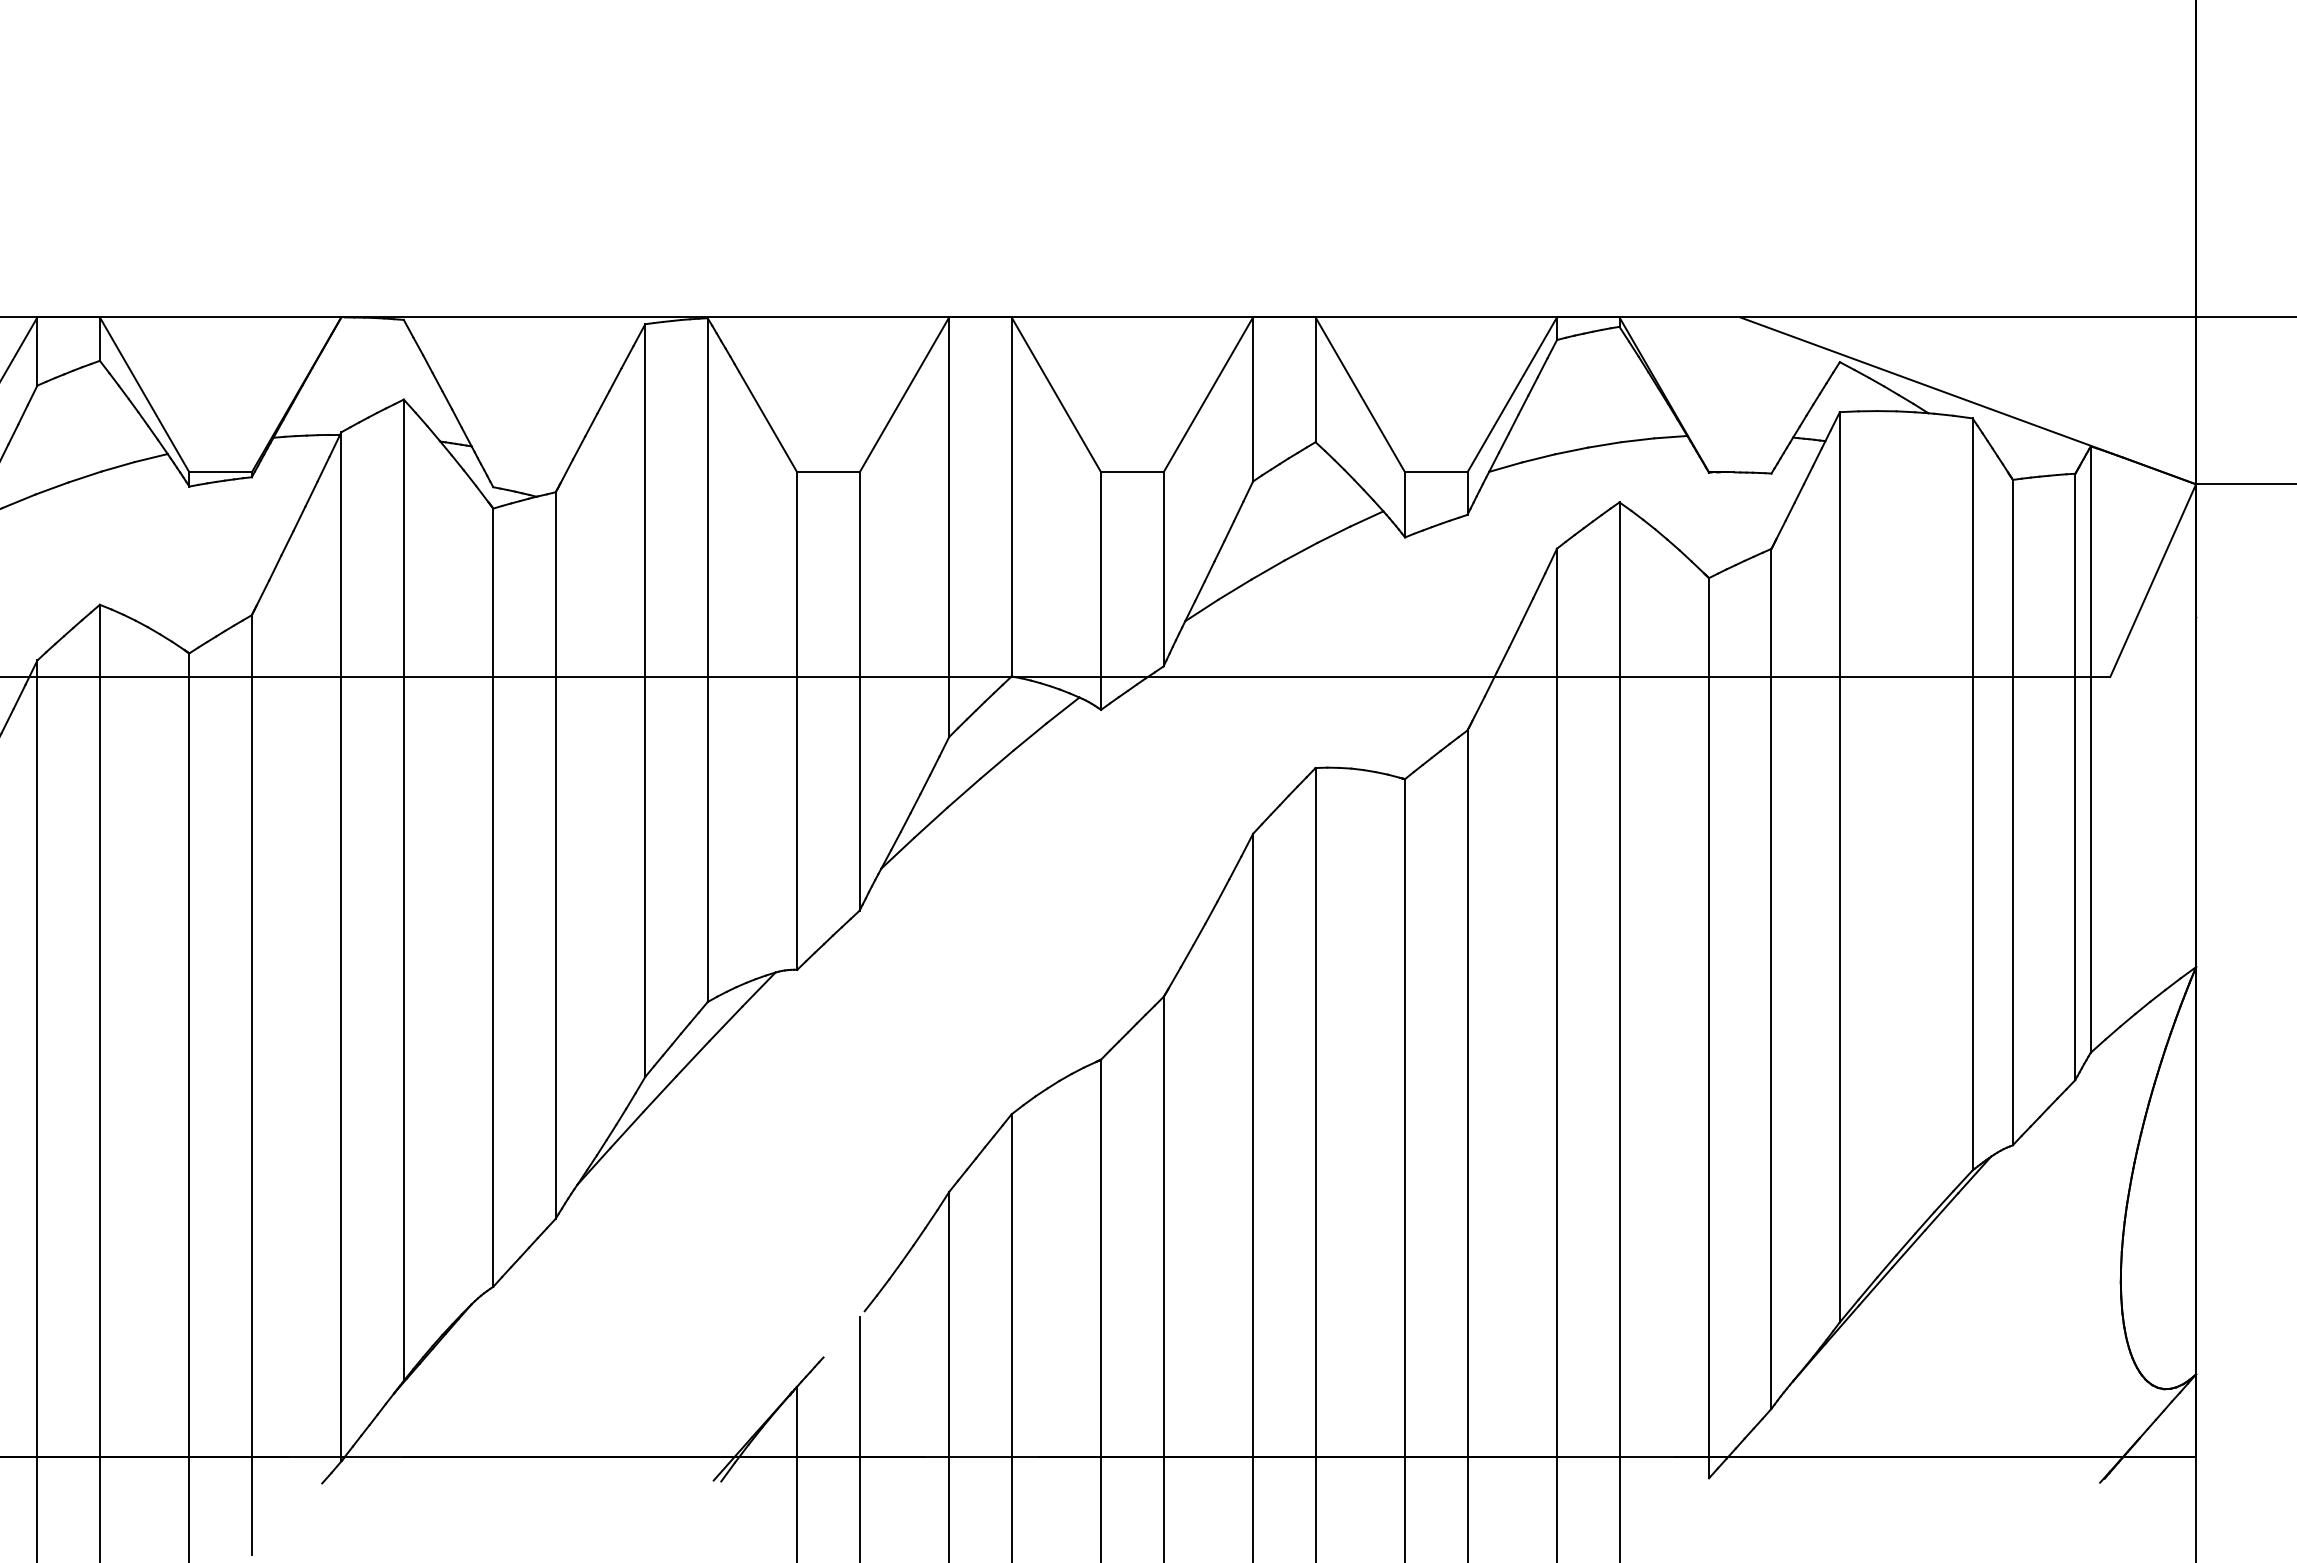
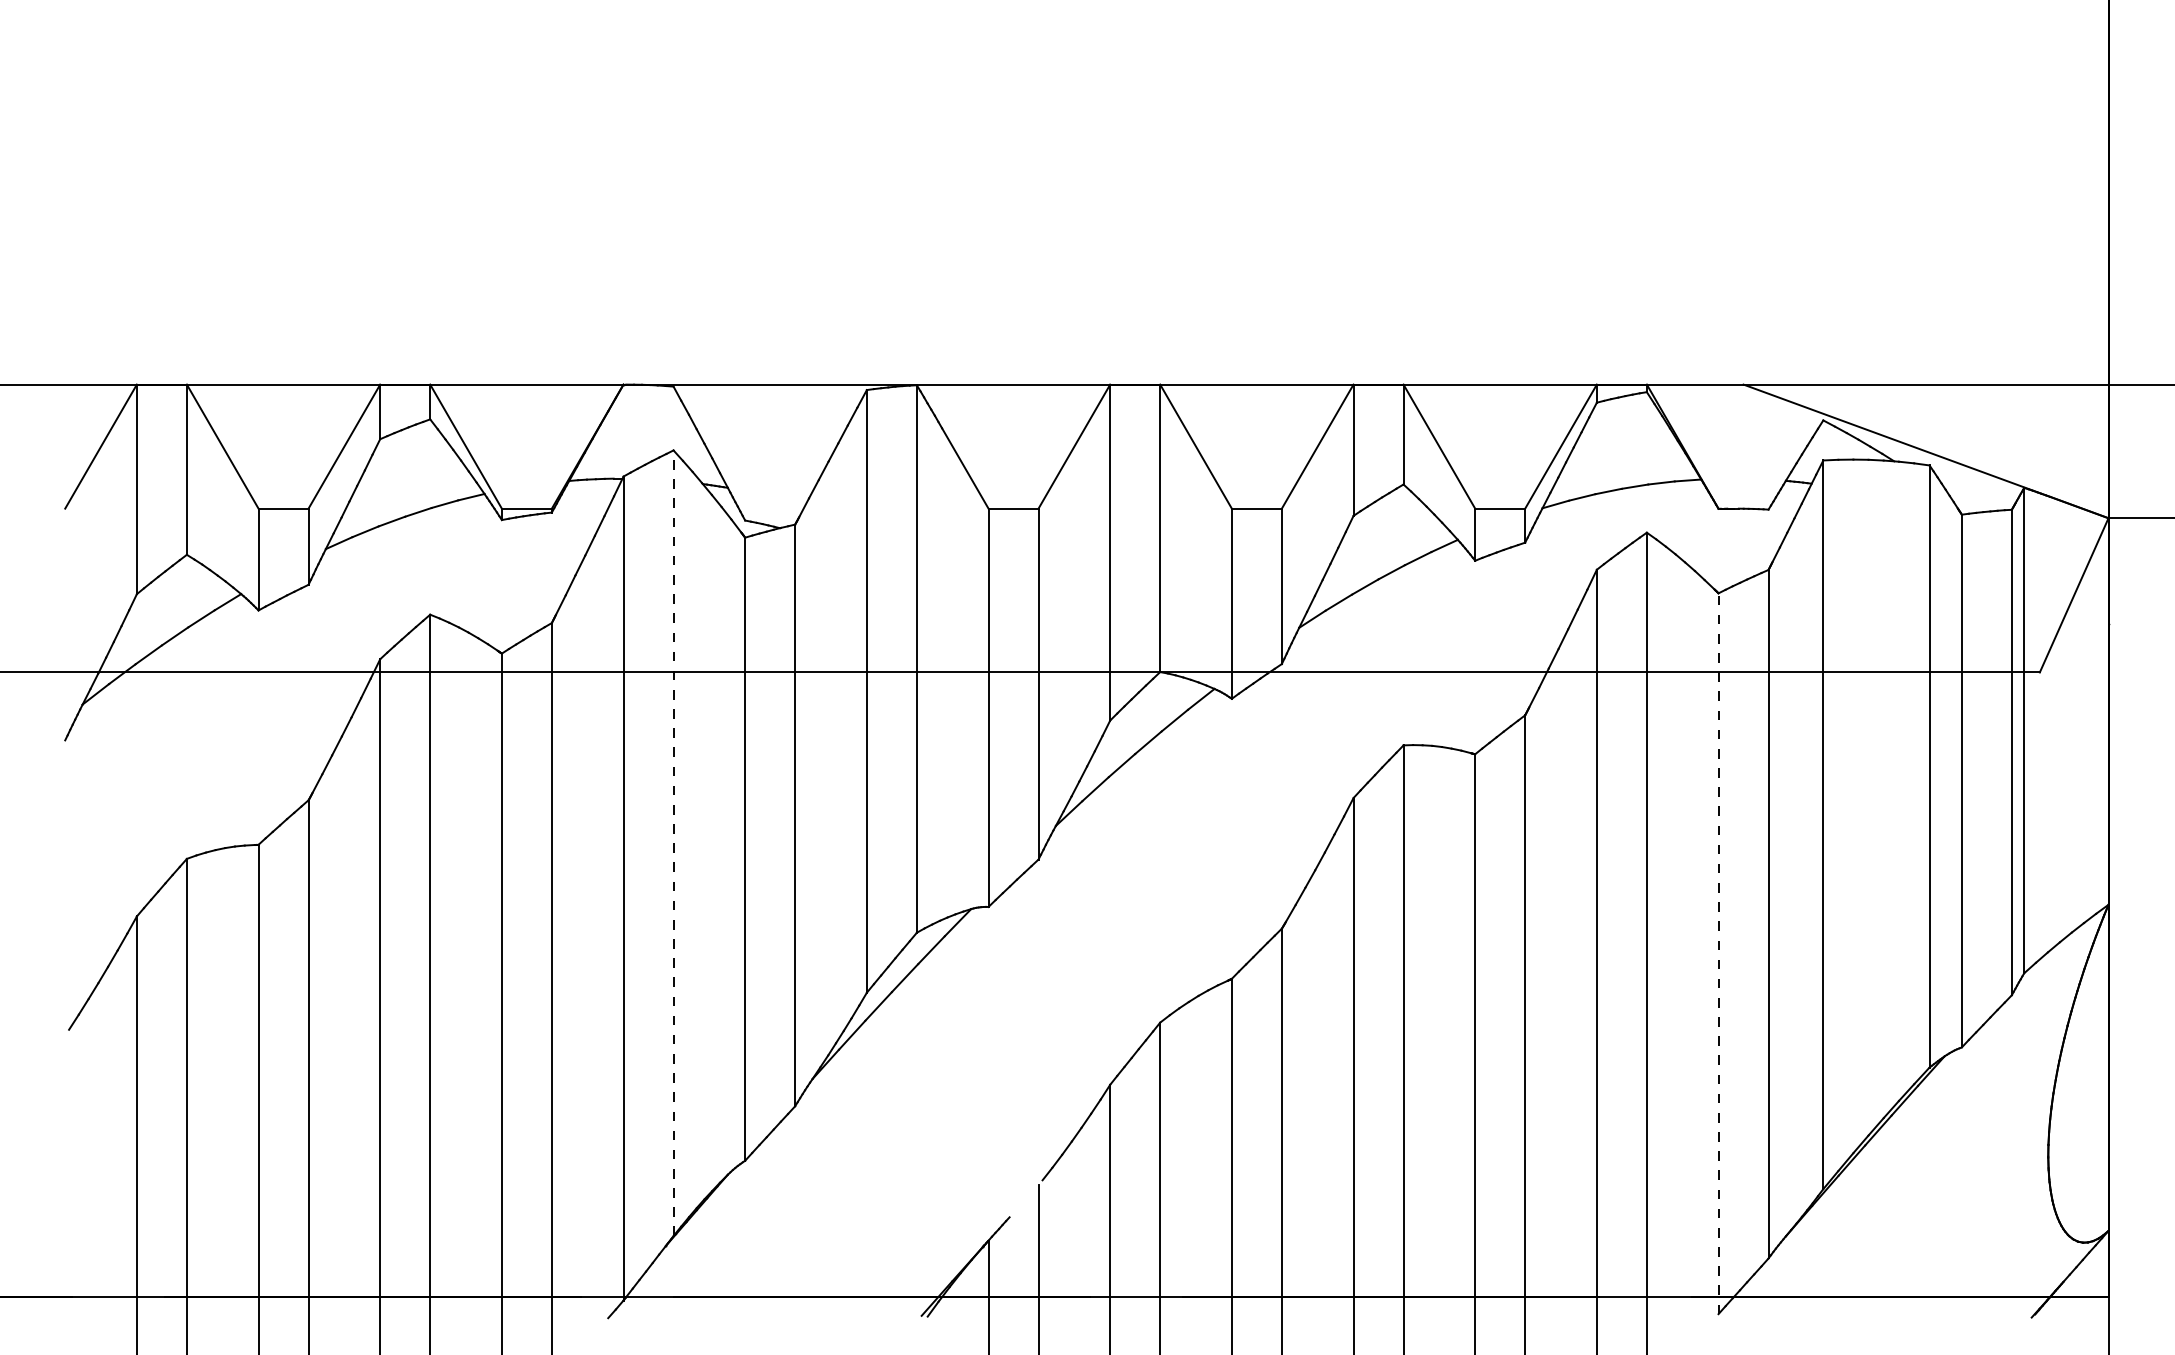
line: (403, 890) -> (673, 843), solid -> dashed
line: (1708, 1027) -> (1718, 953), solid -> dashed

